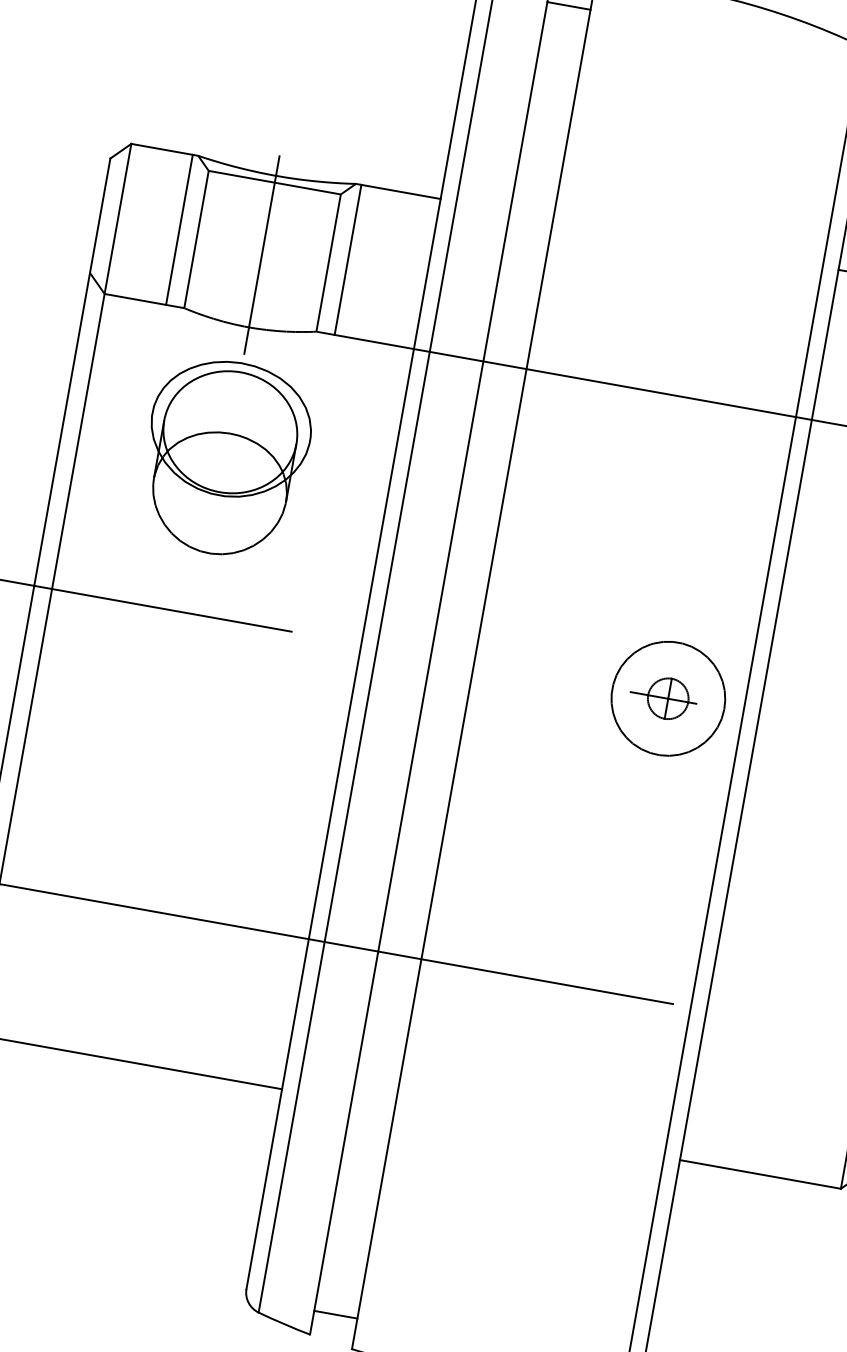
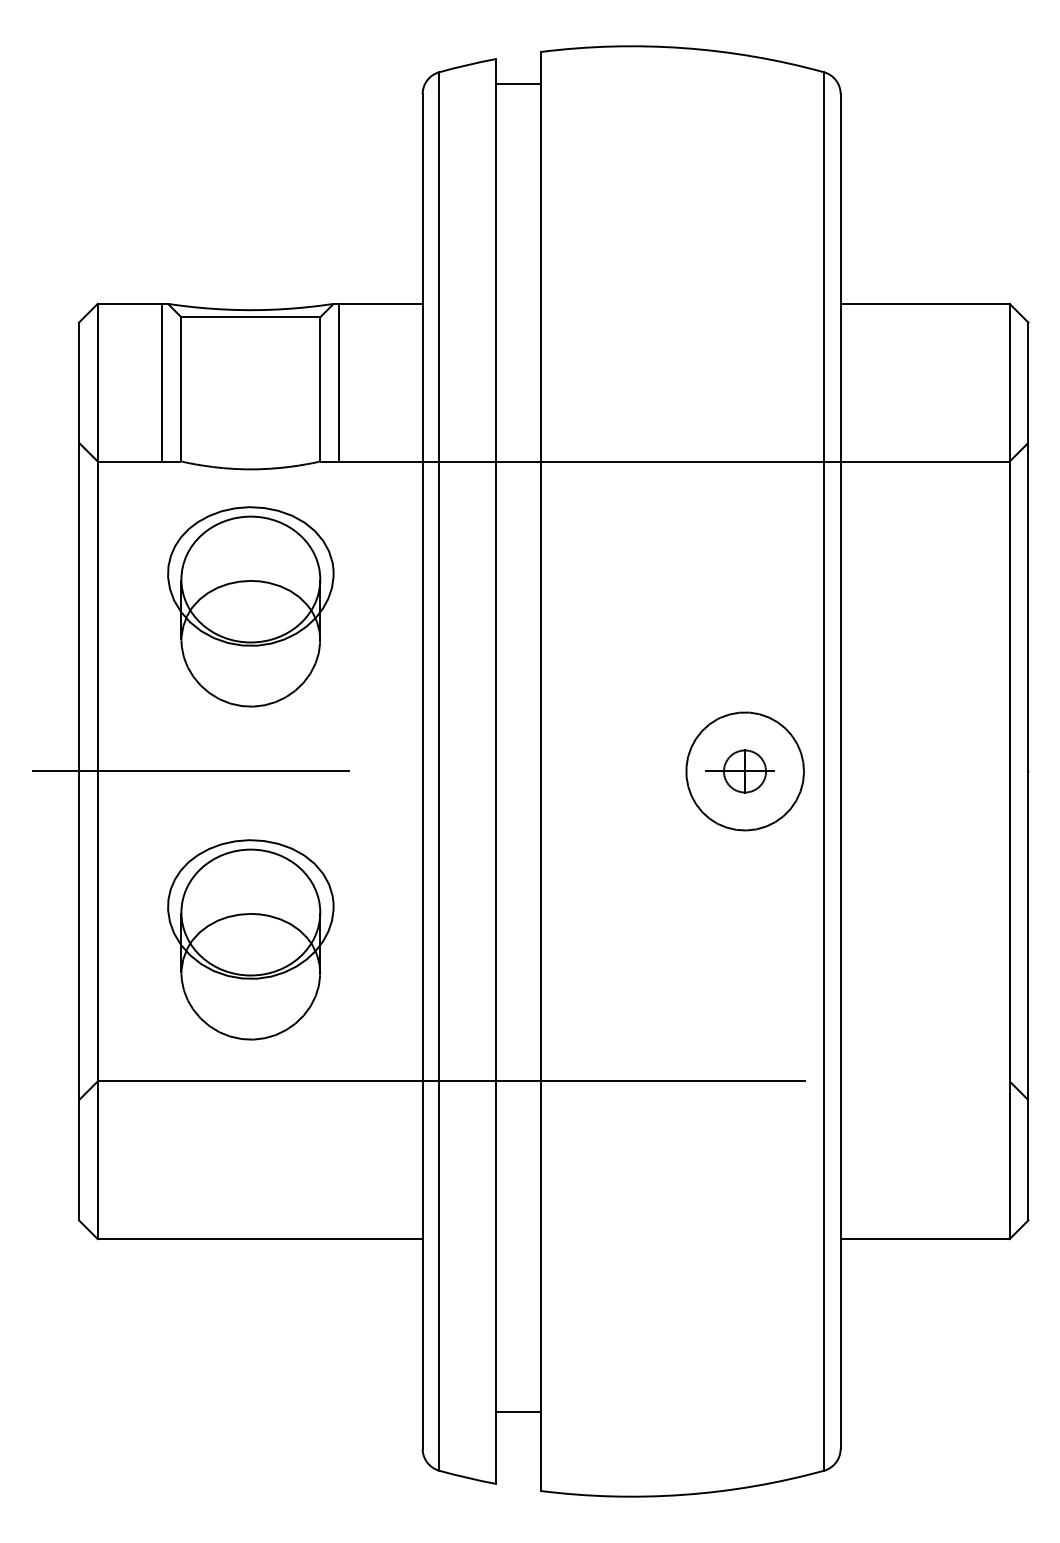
line: (261, 255) -> (250, 393), removed
part: (169, 774) -> (250, 939), added
line: (335, 1314) -> (517, 1411), moved

